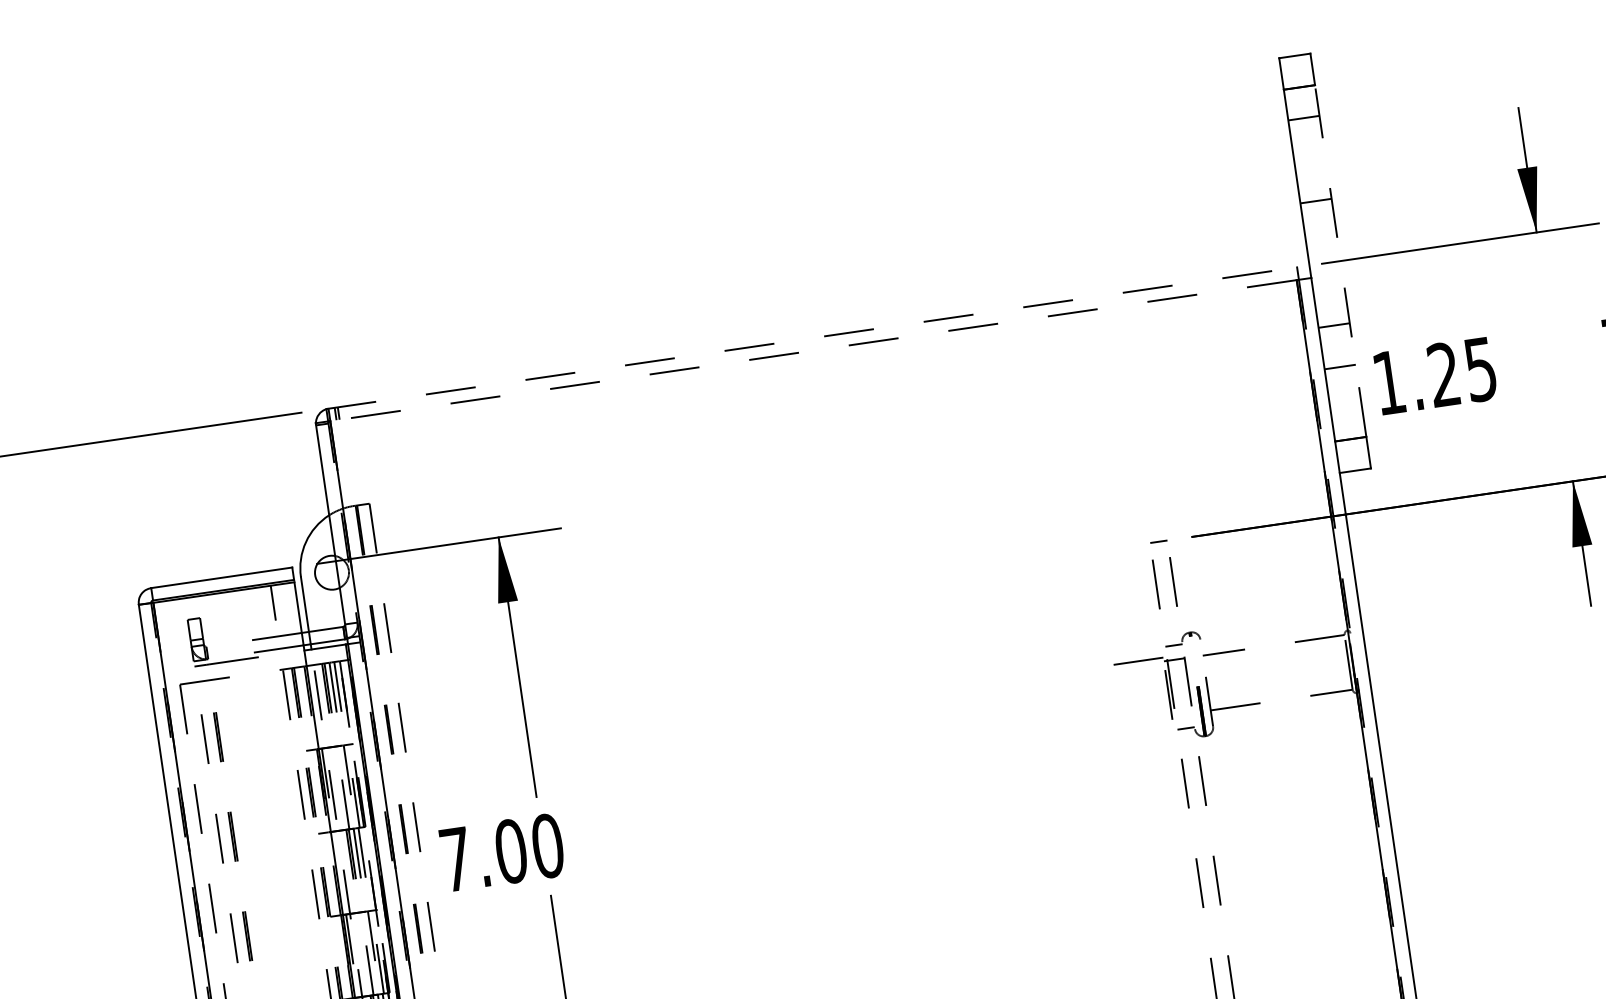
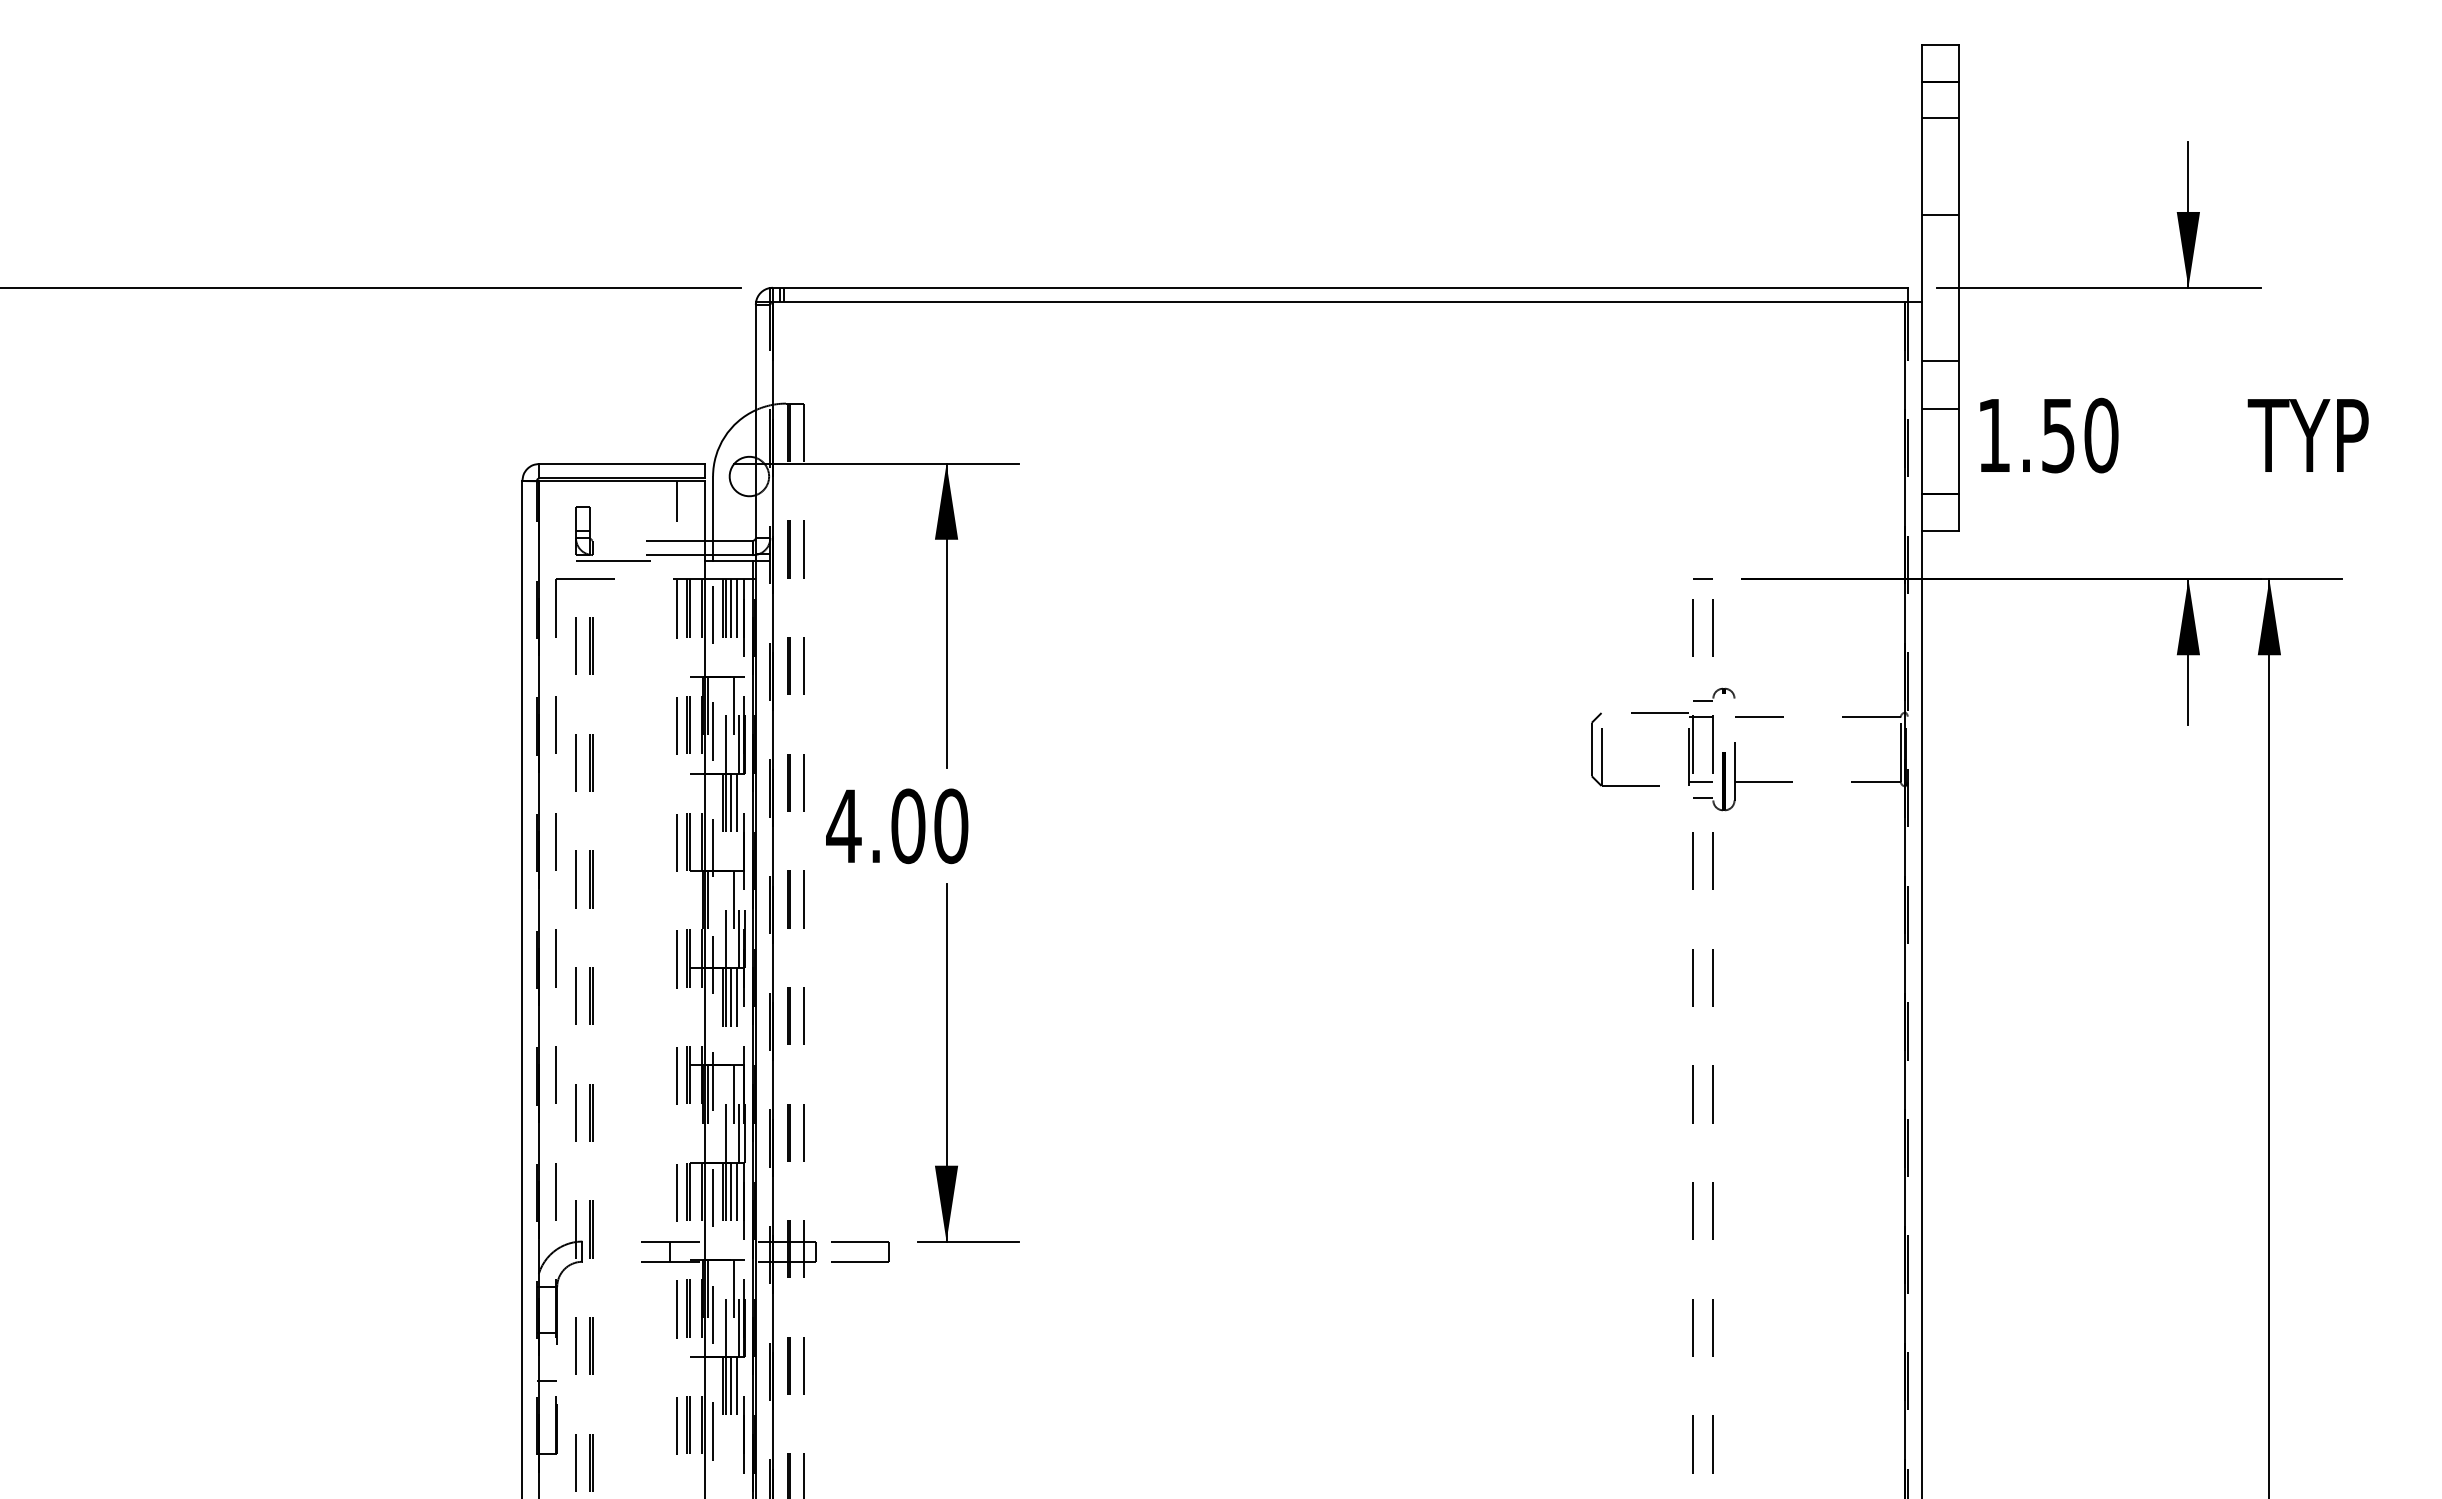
line: (1340, 260) -> (1958, 287), dashed -> solid
line: (812, 337) -> (1339, 287), dashed -> solid
line: (813, 350) -> (1338, 302), dashed -> solid
text: (1462, 371) -> (2080, 435), 1.25 -> 1.50
part: (1094, 699) -> (1602, 749), added
line: (1182, 714) -> (1701, 781), added
text: (455, 858) -> (843, 825), 7.00 -> 4.00

